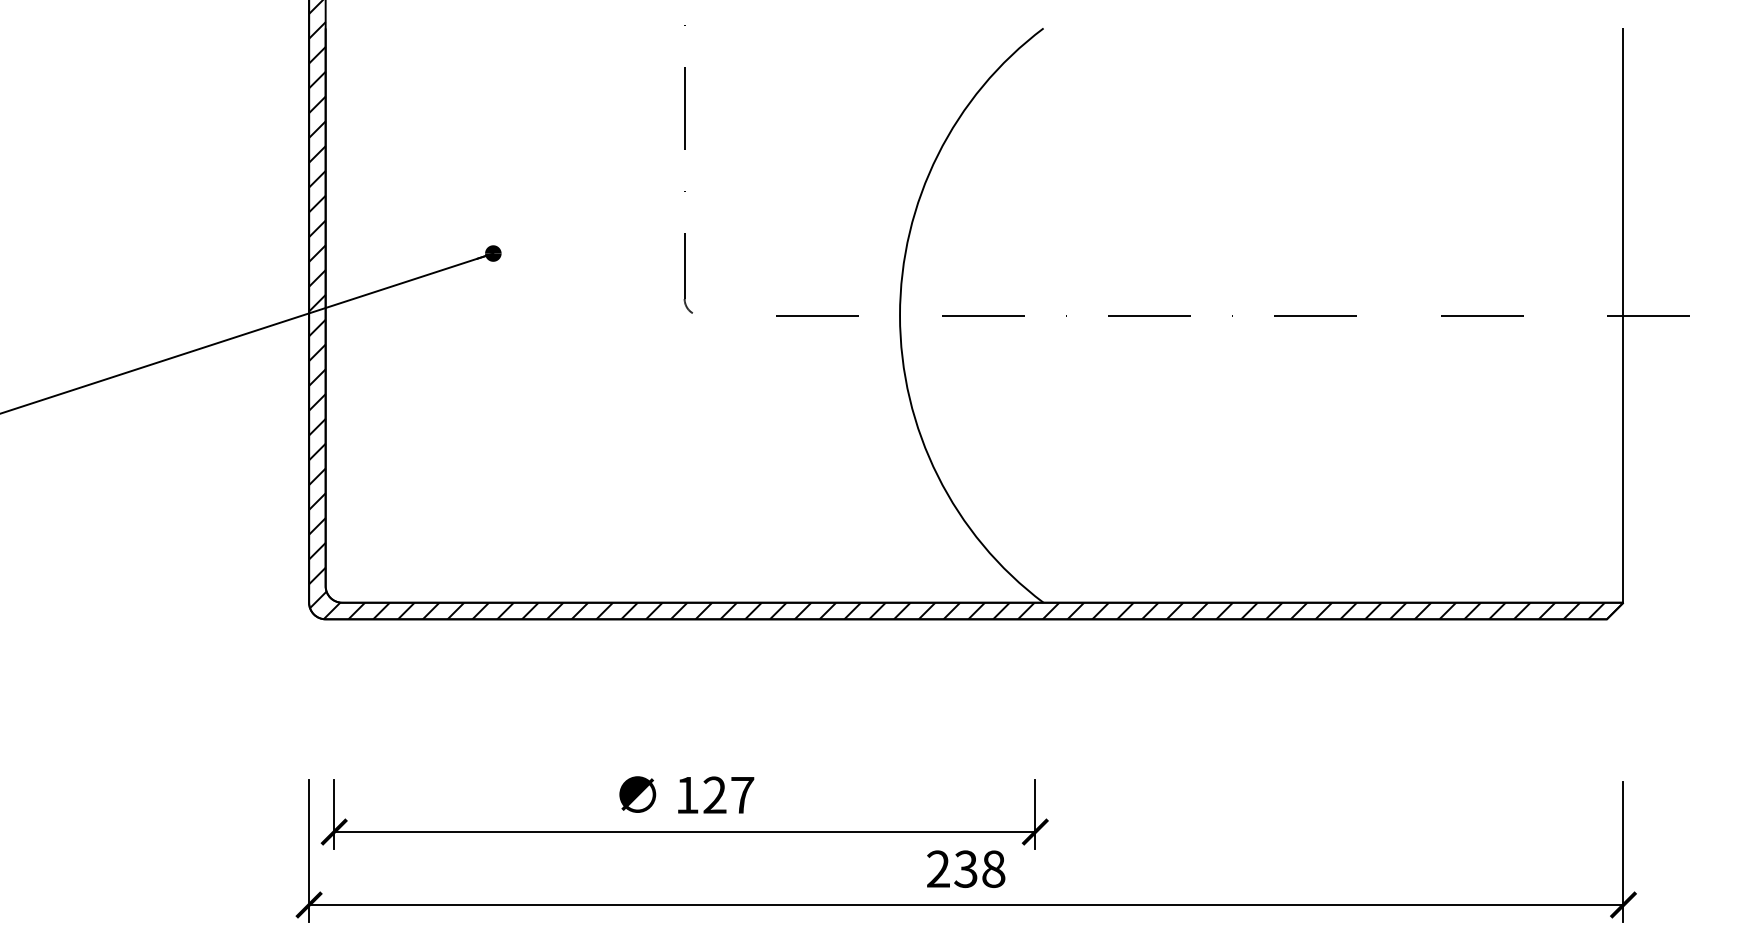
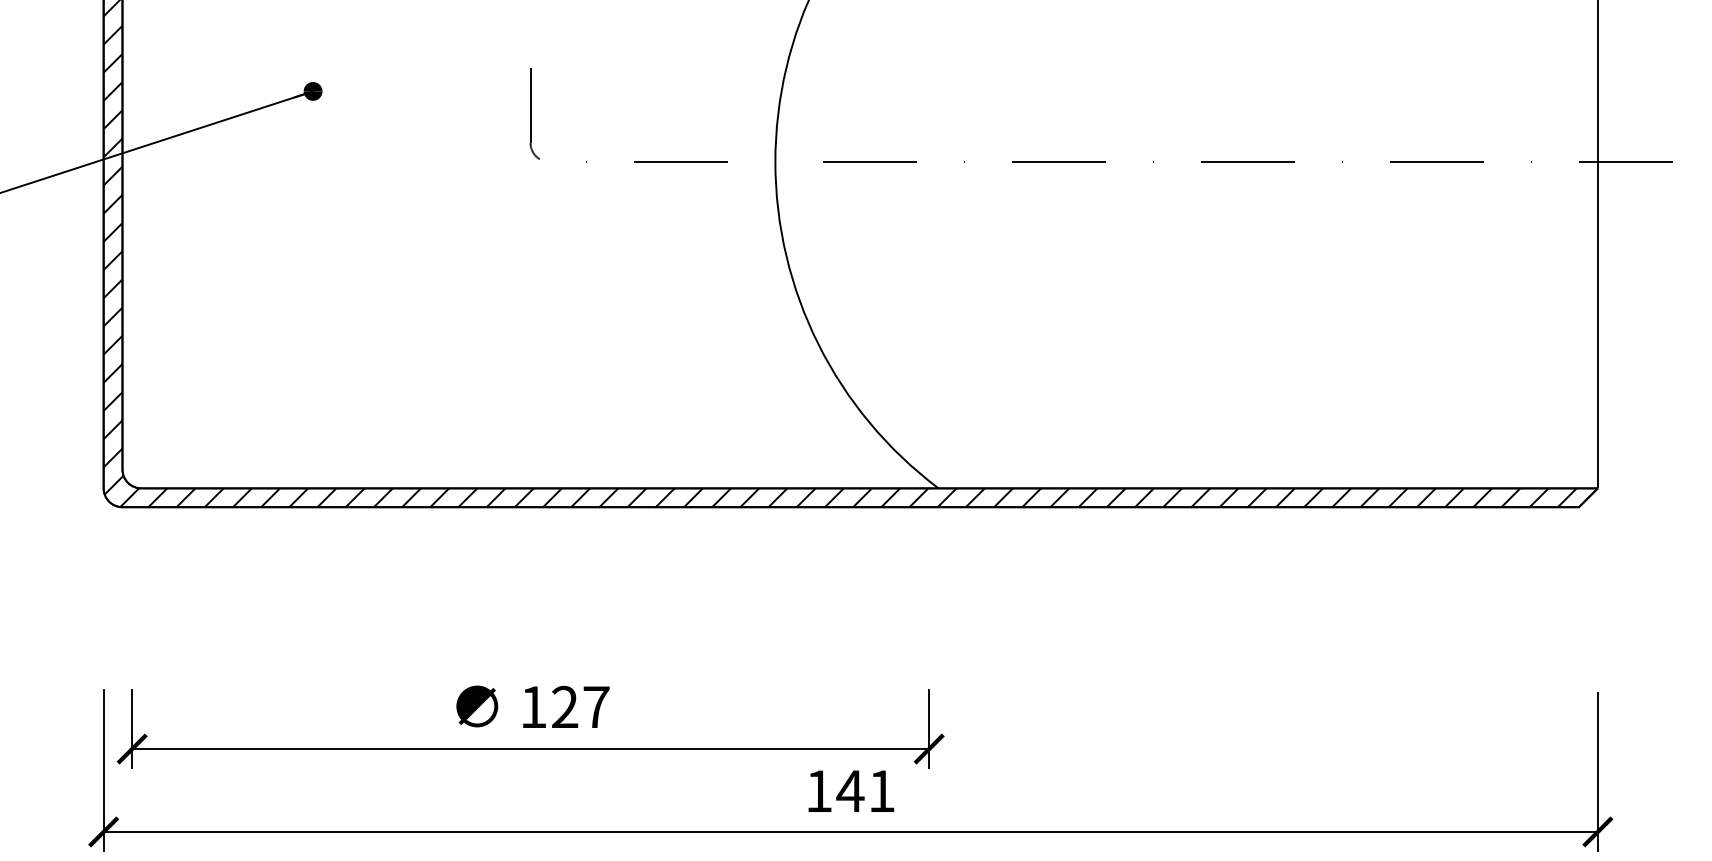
text: (966, 869) -> (850, 791), 238 -> 141

